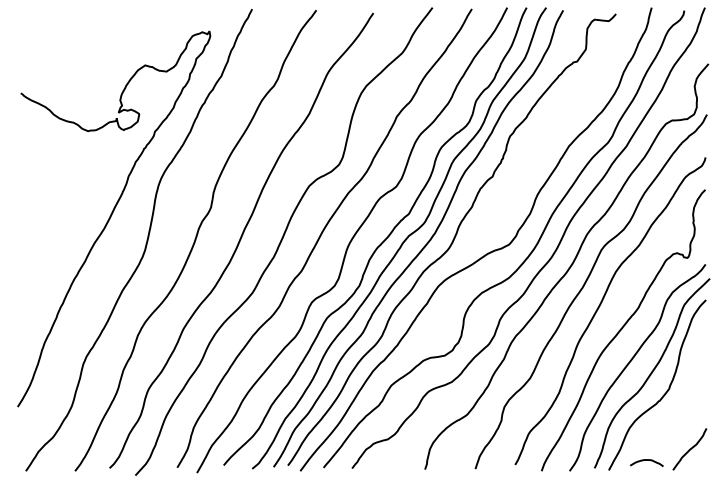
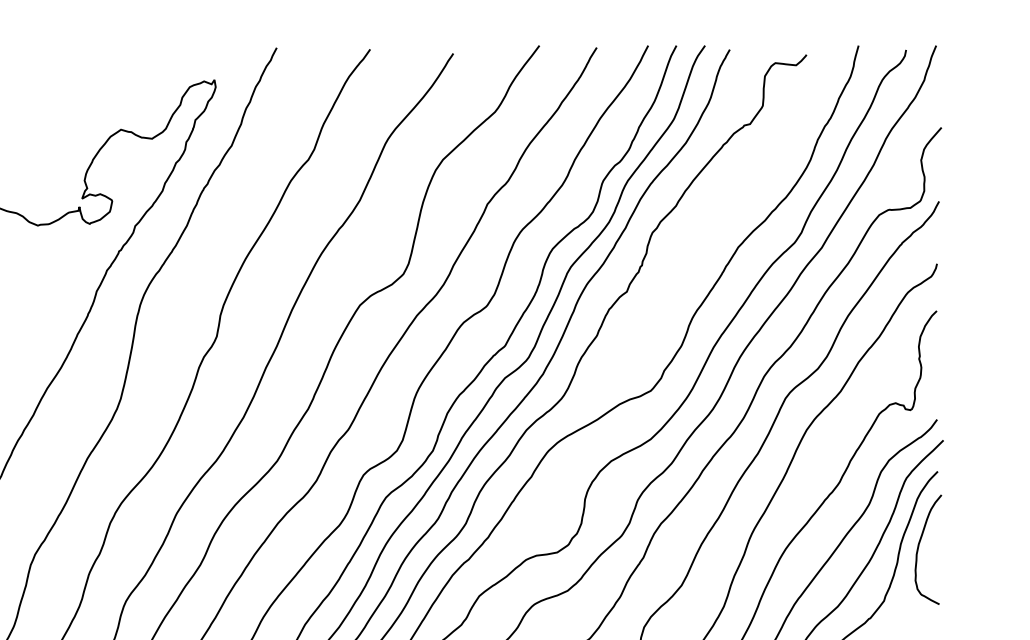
curve: (693, 353) -> (919, 549), added

